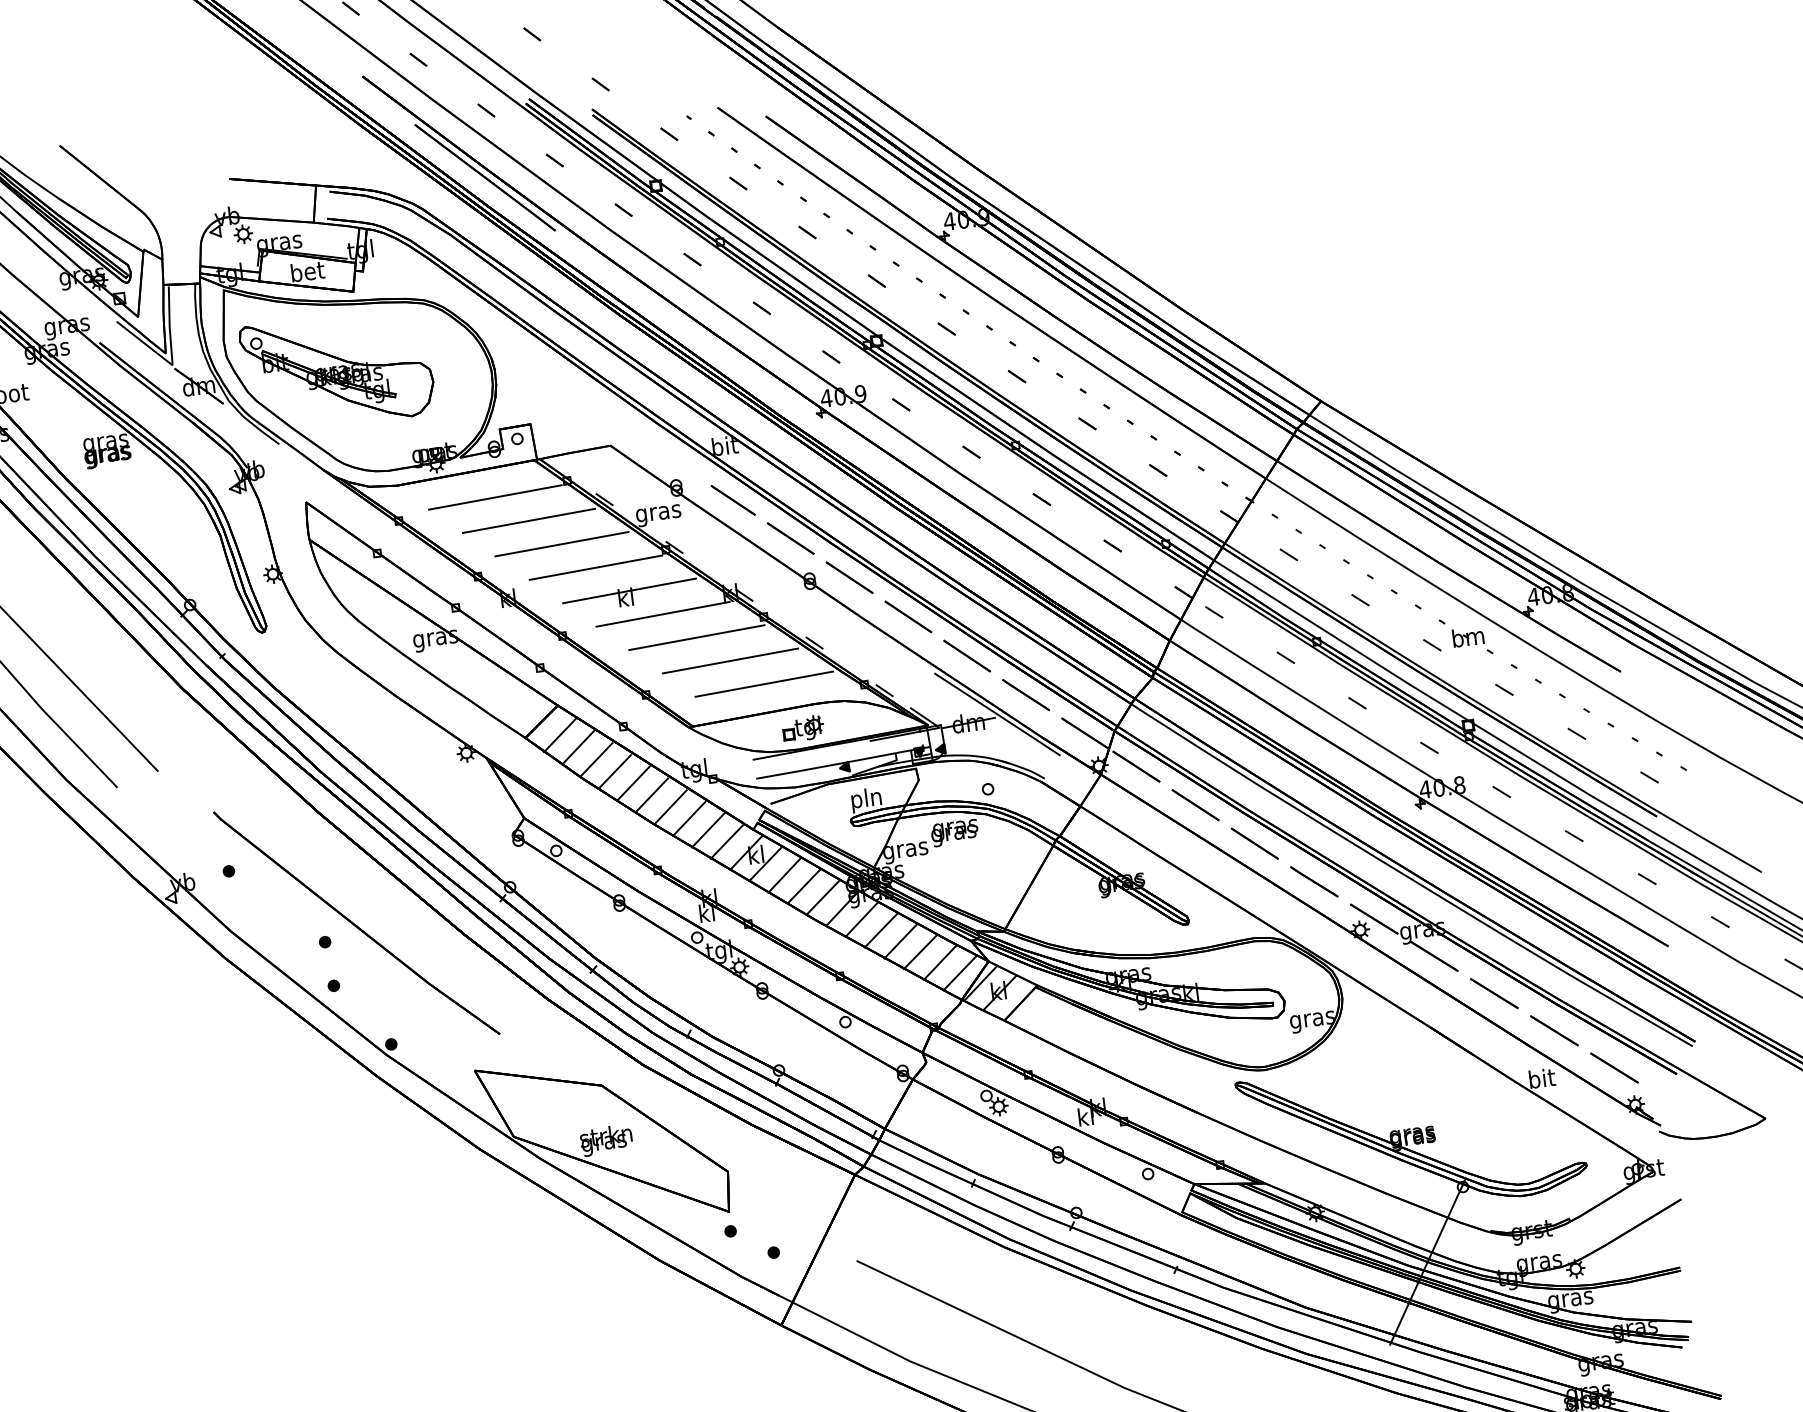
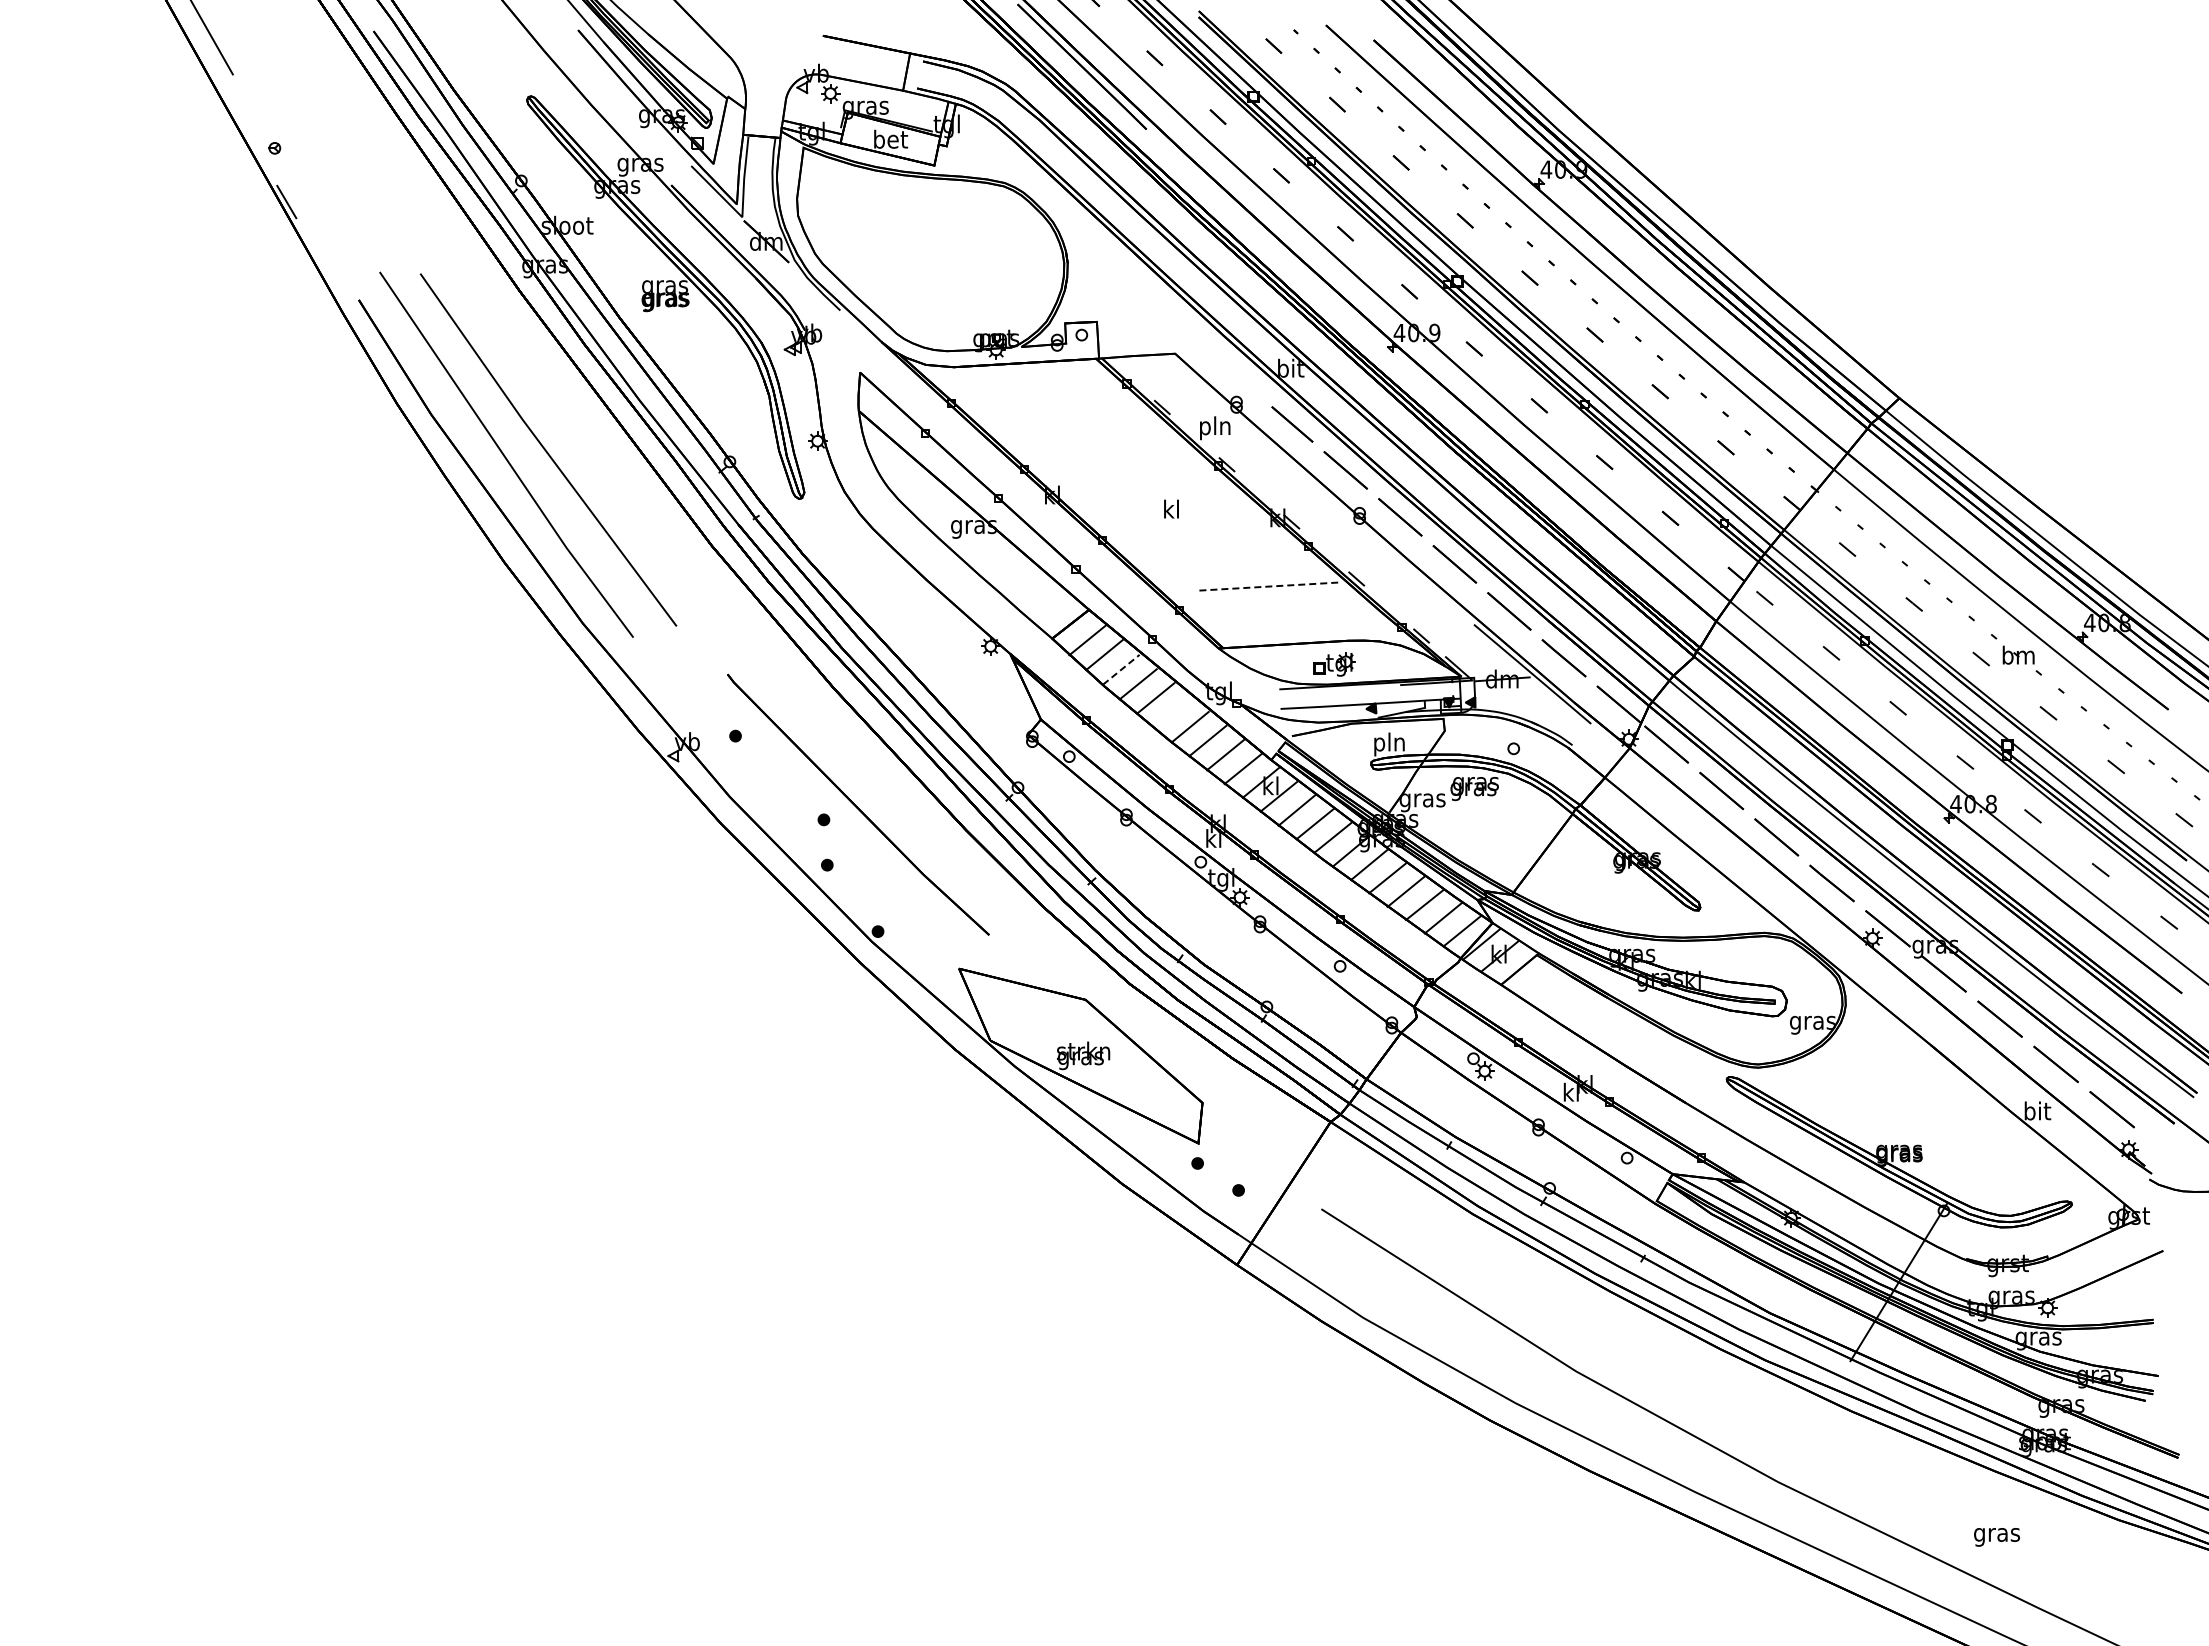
part: (337, 370) -> (908, 243), removed
line: (494, 497) -> (1051, 391), removed
text: (658, 513) -> (1215, 428), gras -> pln
line: (528, 520) -> (1082, 419), removed
line: (561, 544) -> (1113, 447), removed
line: (595, 567) -> (1144, 475), removed
line: (628, 590) -> (1175, 502), removed
line: (663, 613) -> (1207, 530), removed
line: (697, 637) -> (1238, 558), removed
line: (730, 660) -> (1269, 586), solid -> dashed
line: (764, 684) -> (1300, 614), removed
line: (596, 759) -> (1121, 669), solid -> dashed
line: (651, 795) -> (1172, 712), removed

